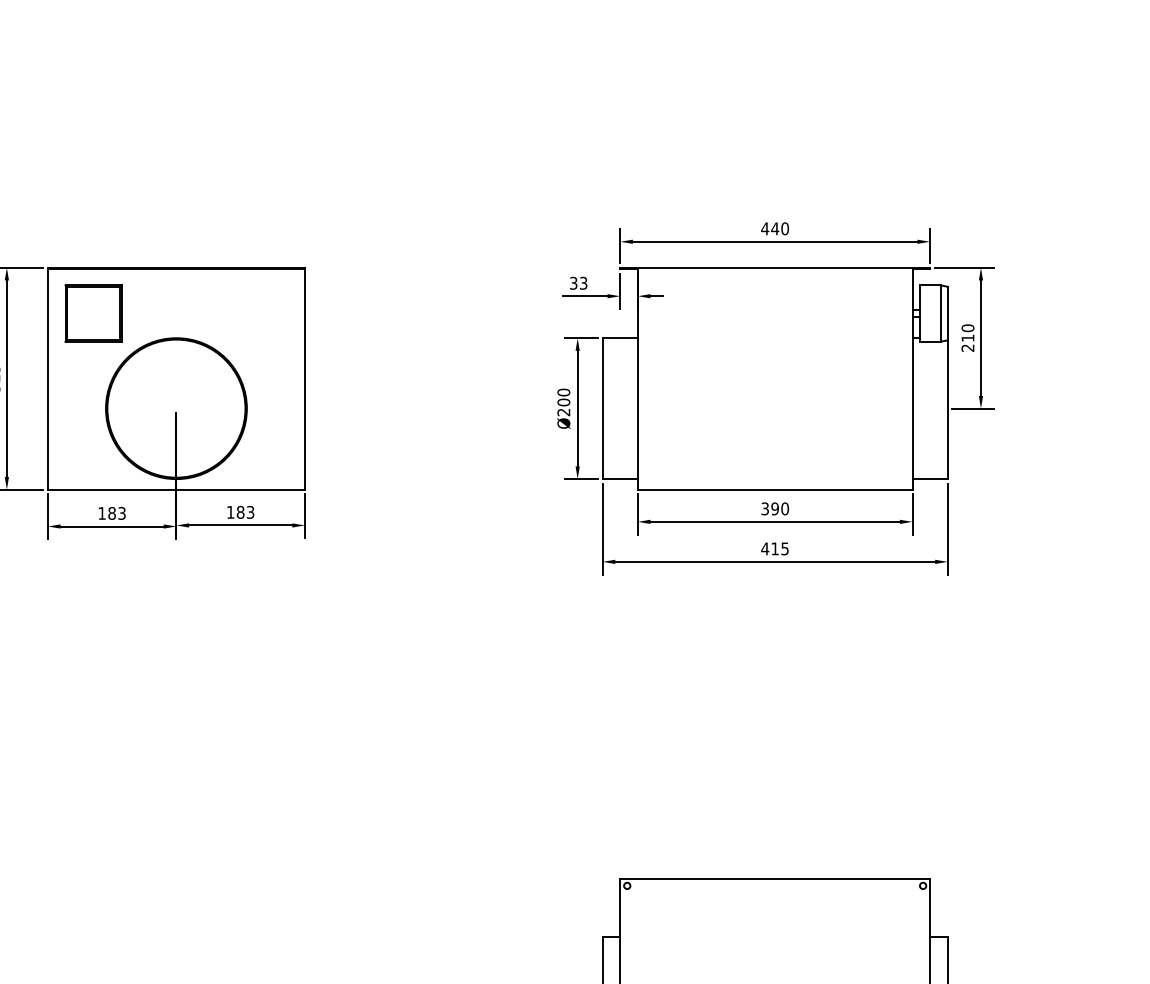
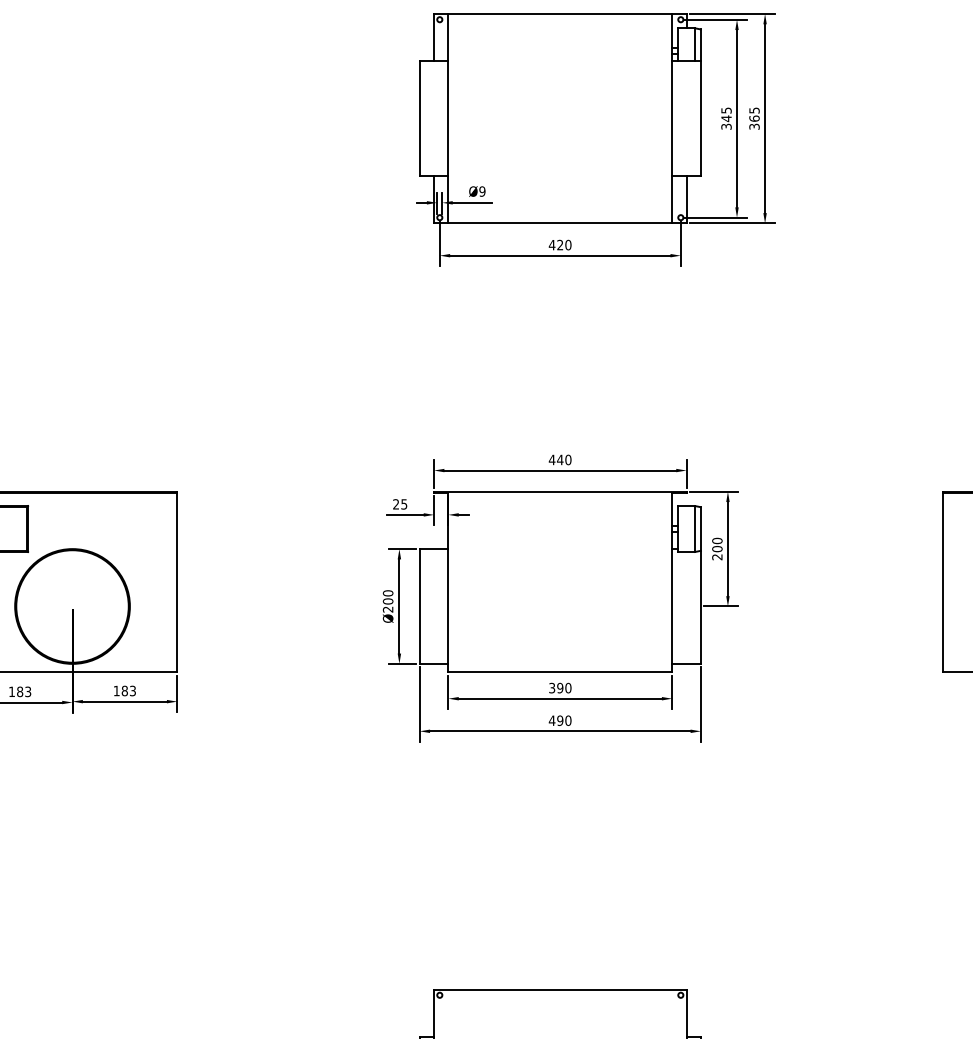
text: (579, 283) -> (400, 504), 33 -> 25
text: (968, 338) -> (717, 549), 210 -> 200
text: (780, 548) -> (564, 720), 415 -> 490

